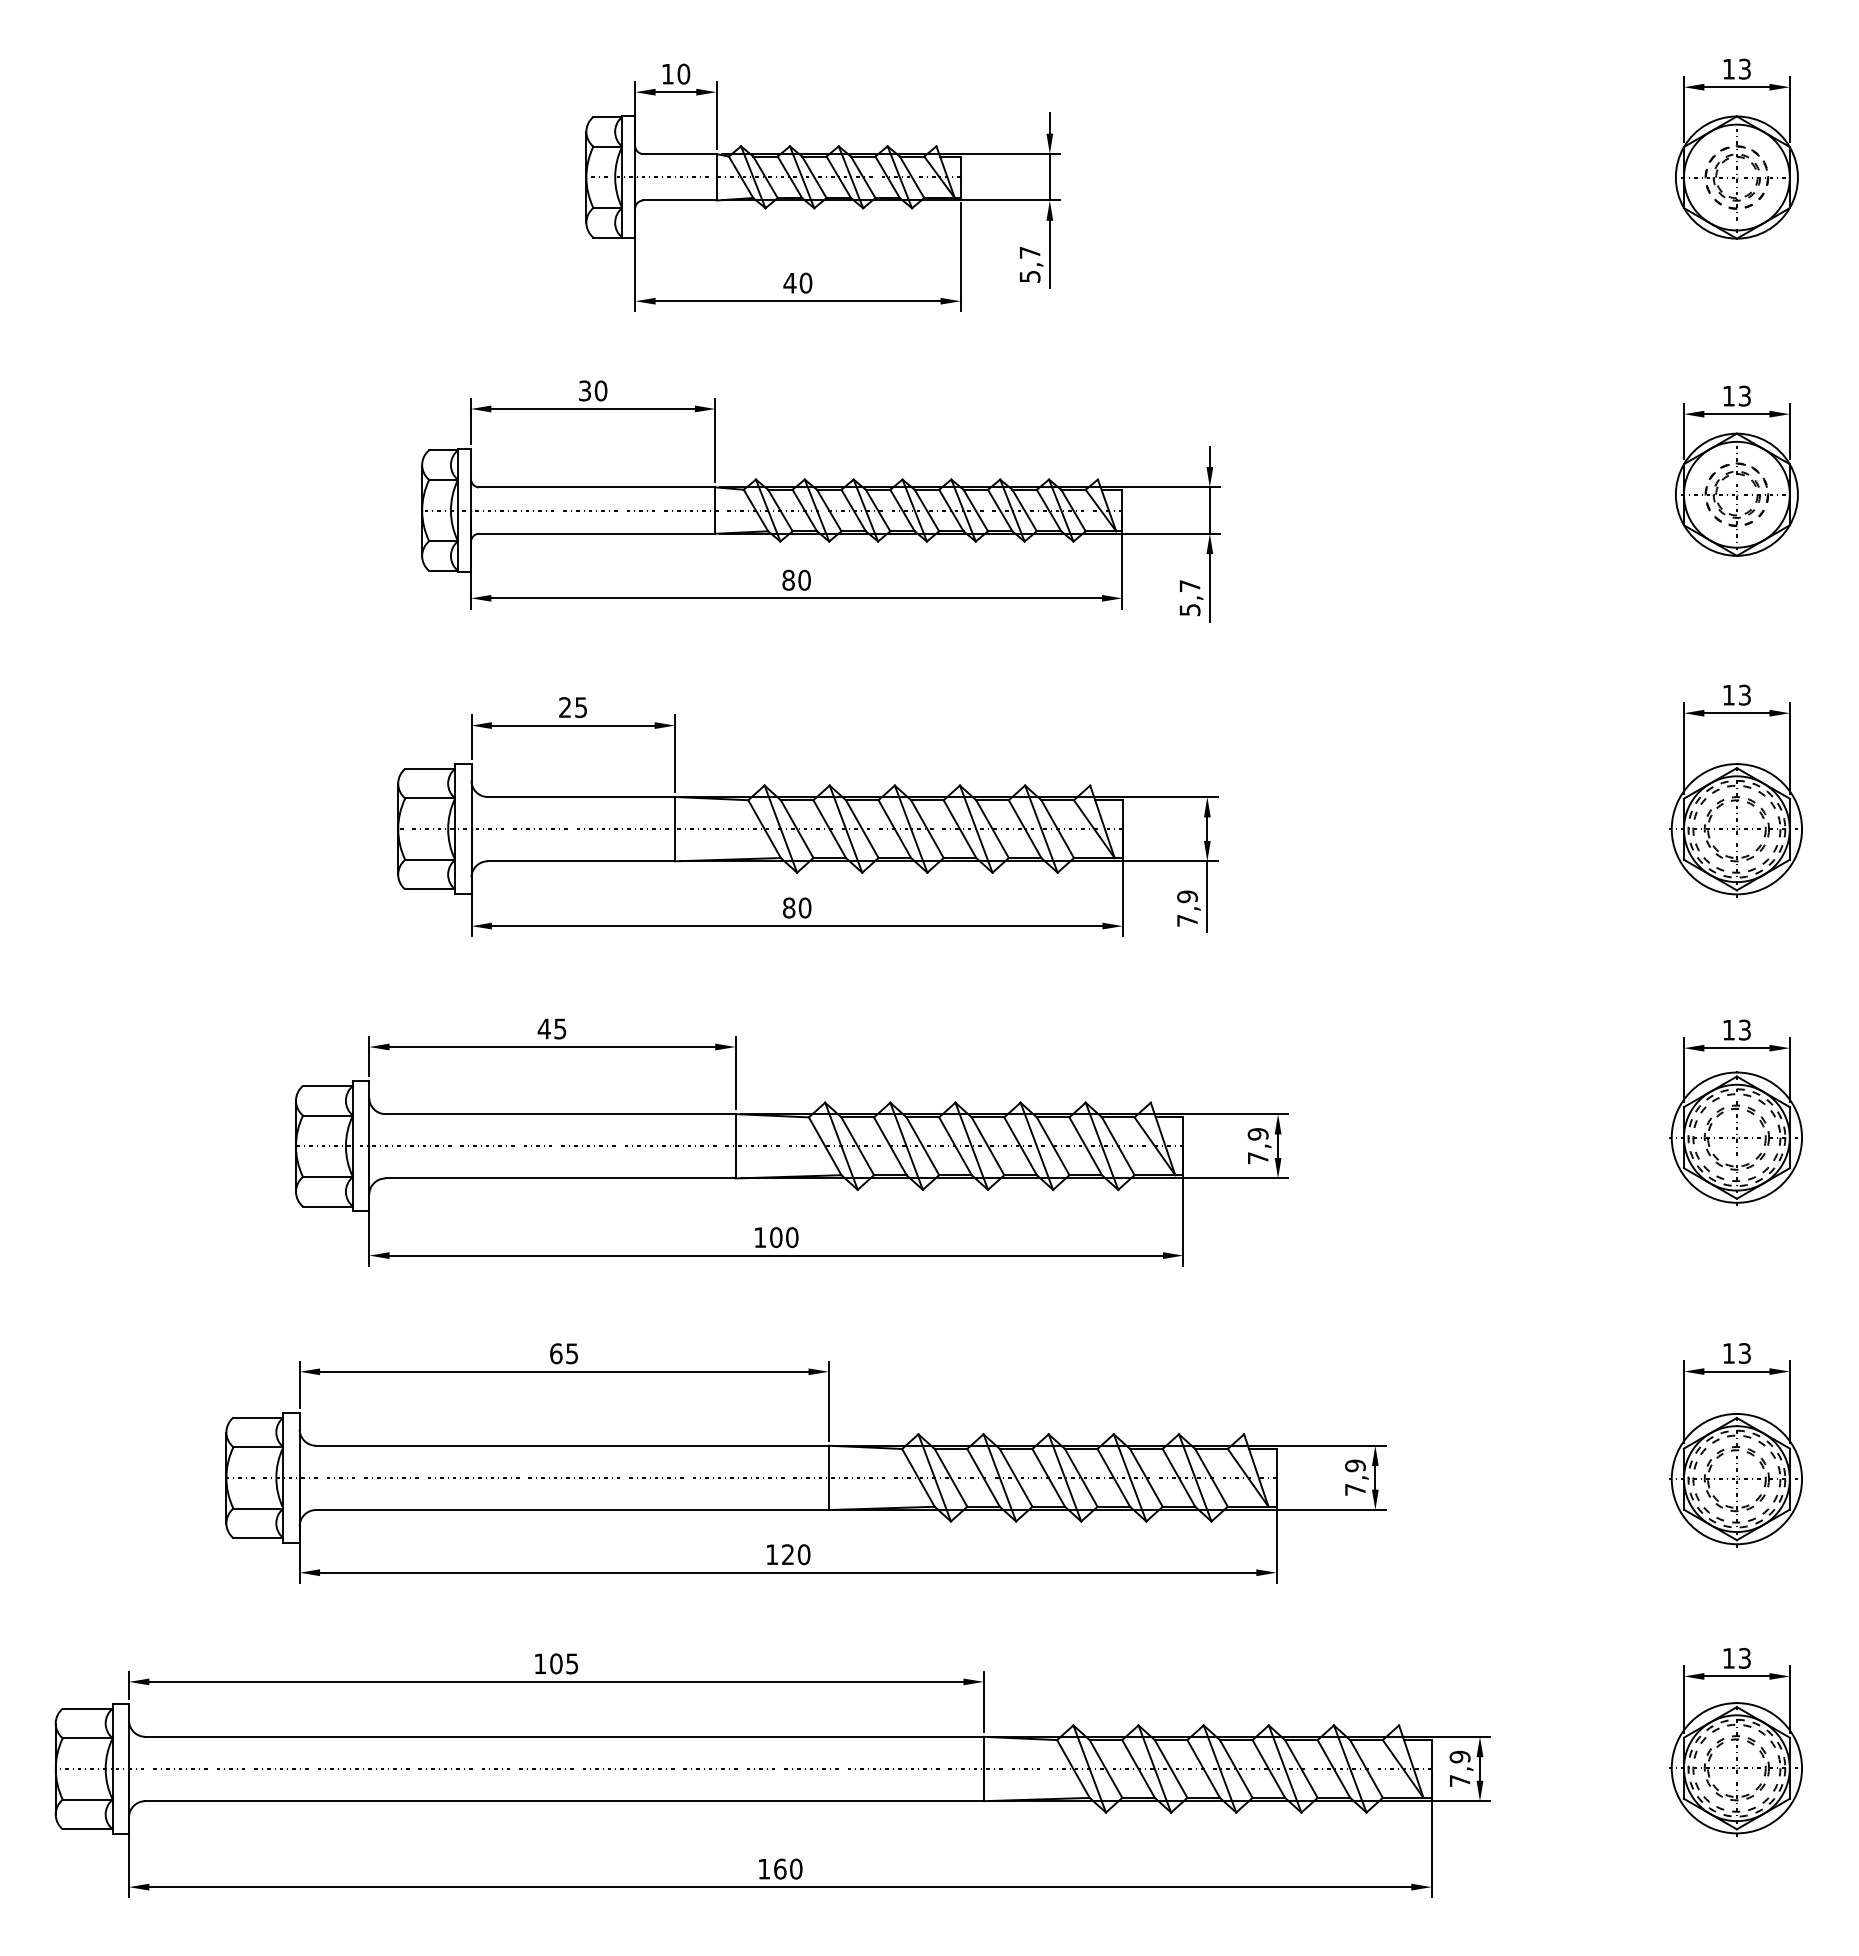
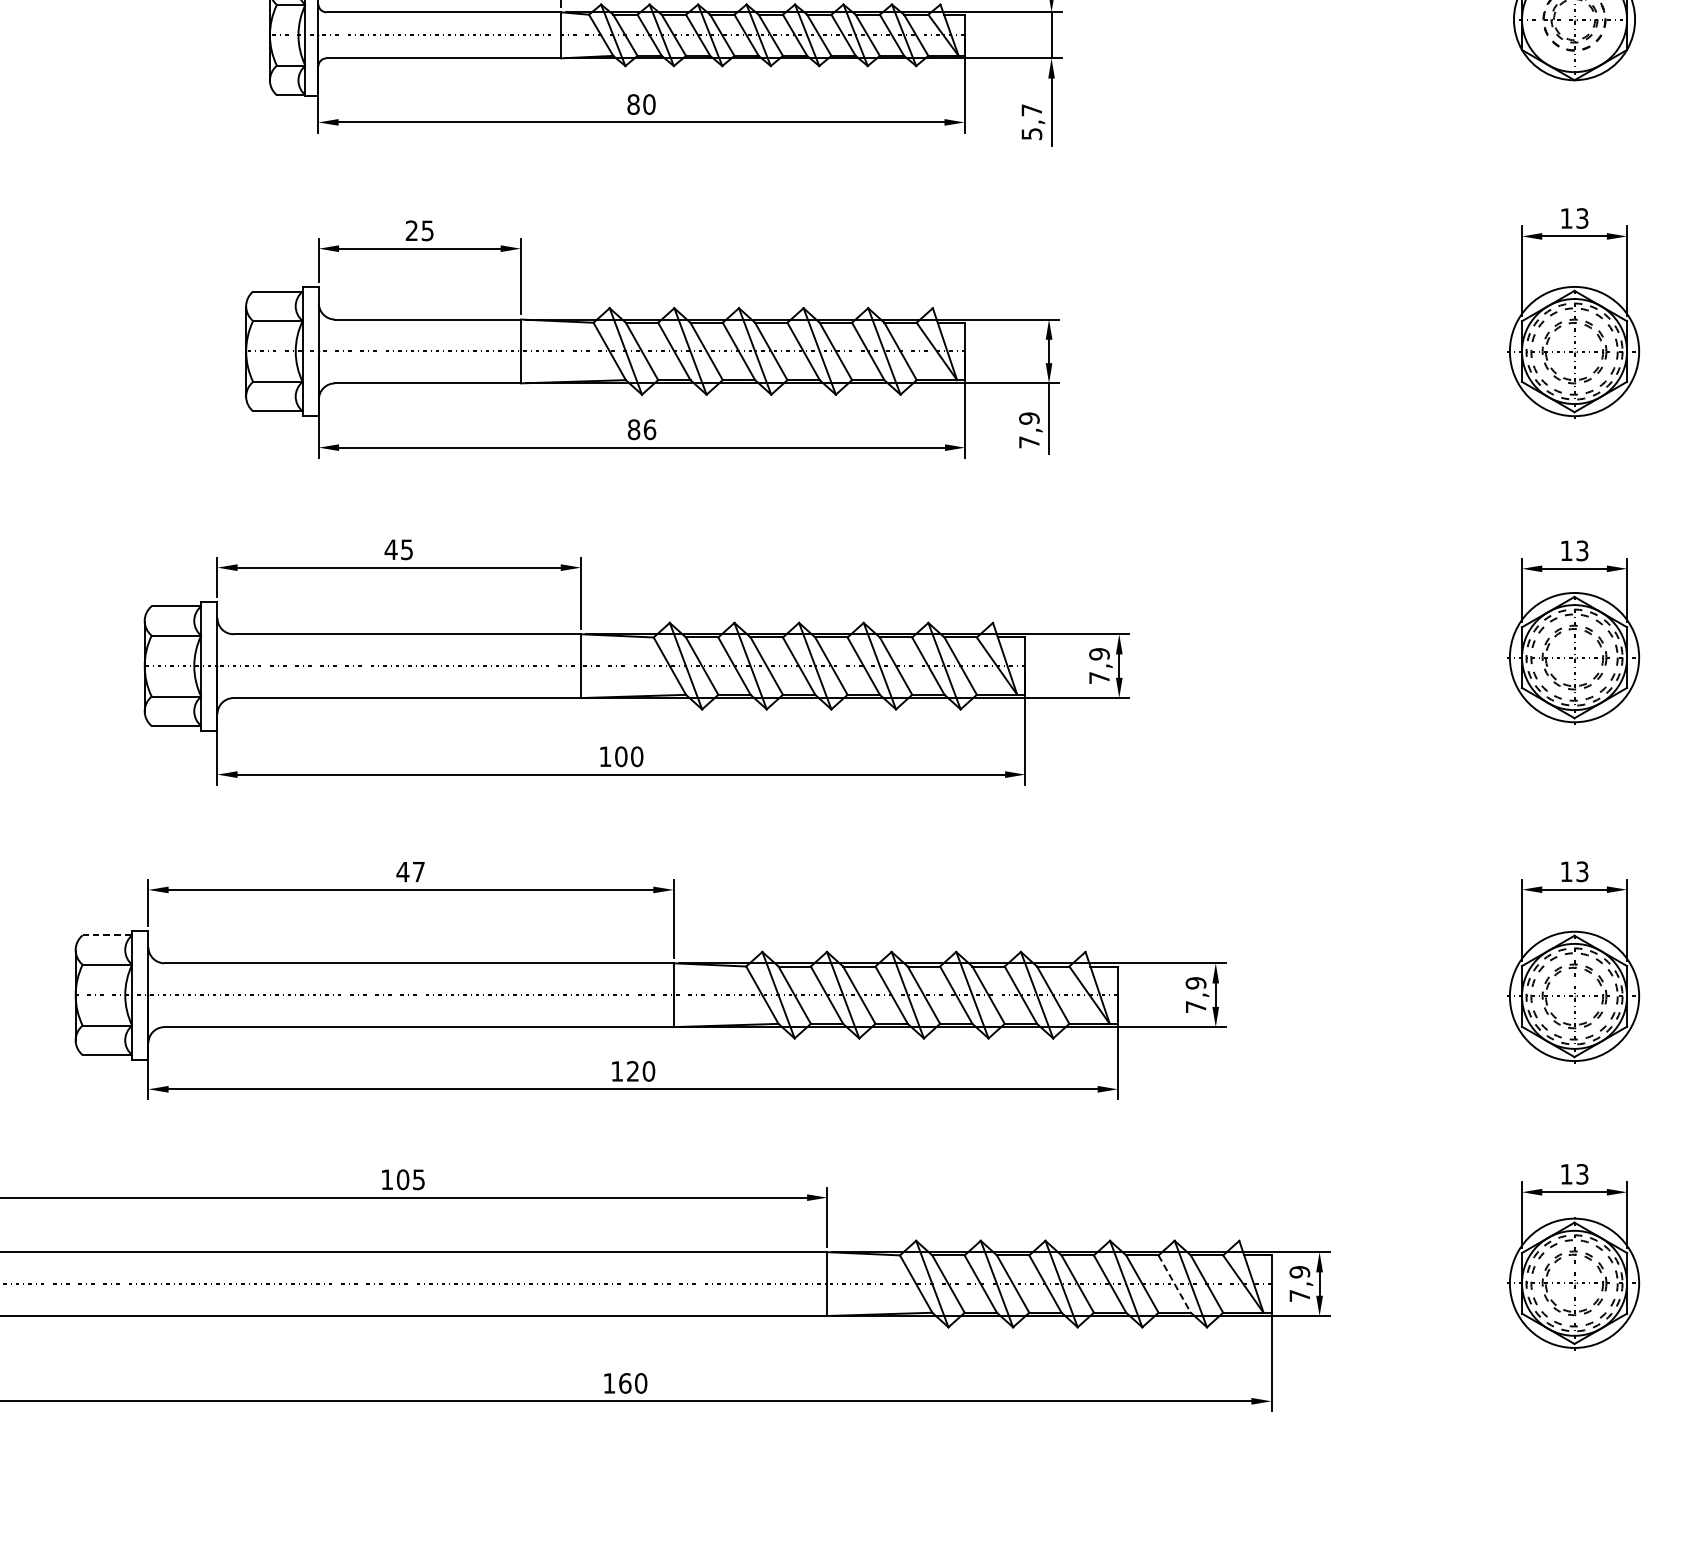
text: (804, 907) -> (649, 429), 80 -> 86
text: (563, 1353) -> (410, 871), 65 -> 47
line: (258, 1417) -> (107, 935), solid -> dashed
line: (1334, 1769) -> (1175, 1284), solid -> dashed

